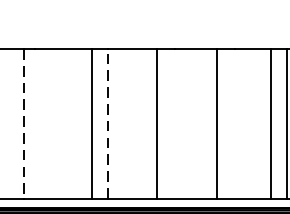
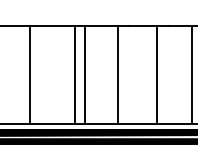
line: (24, 123) -> (30, 74), dashed -> solid
line: (108, 123) -> (85, 74), dashed -> solid

